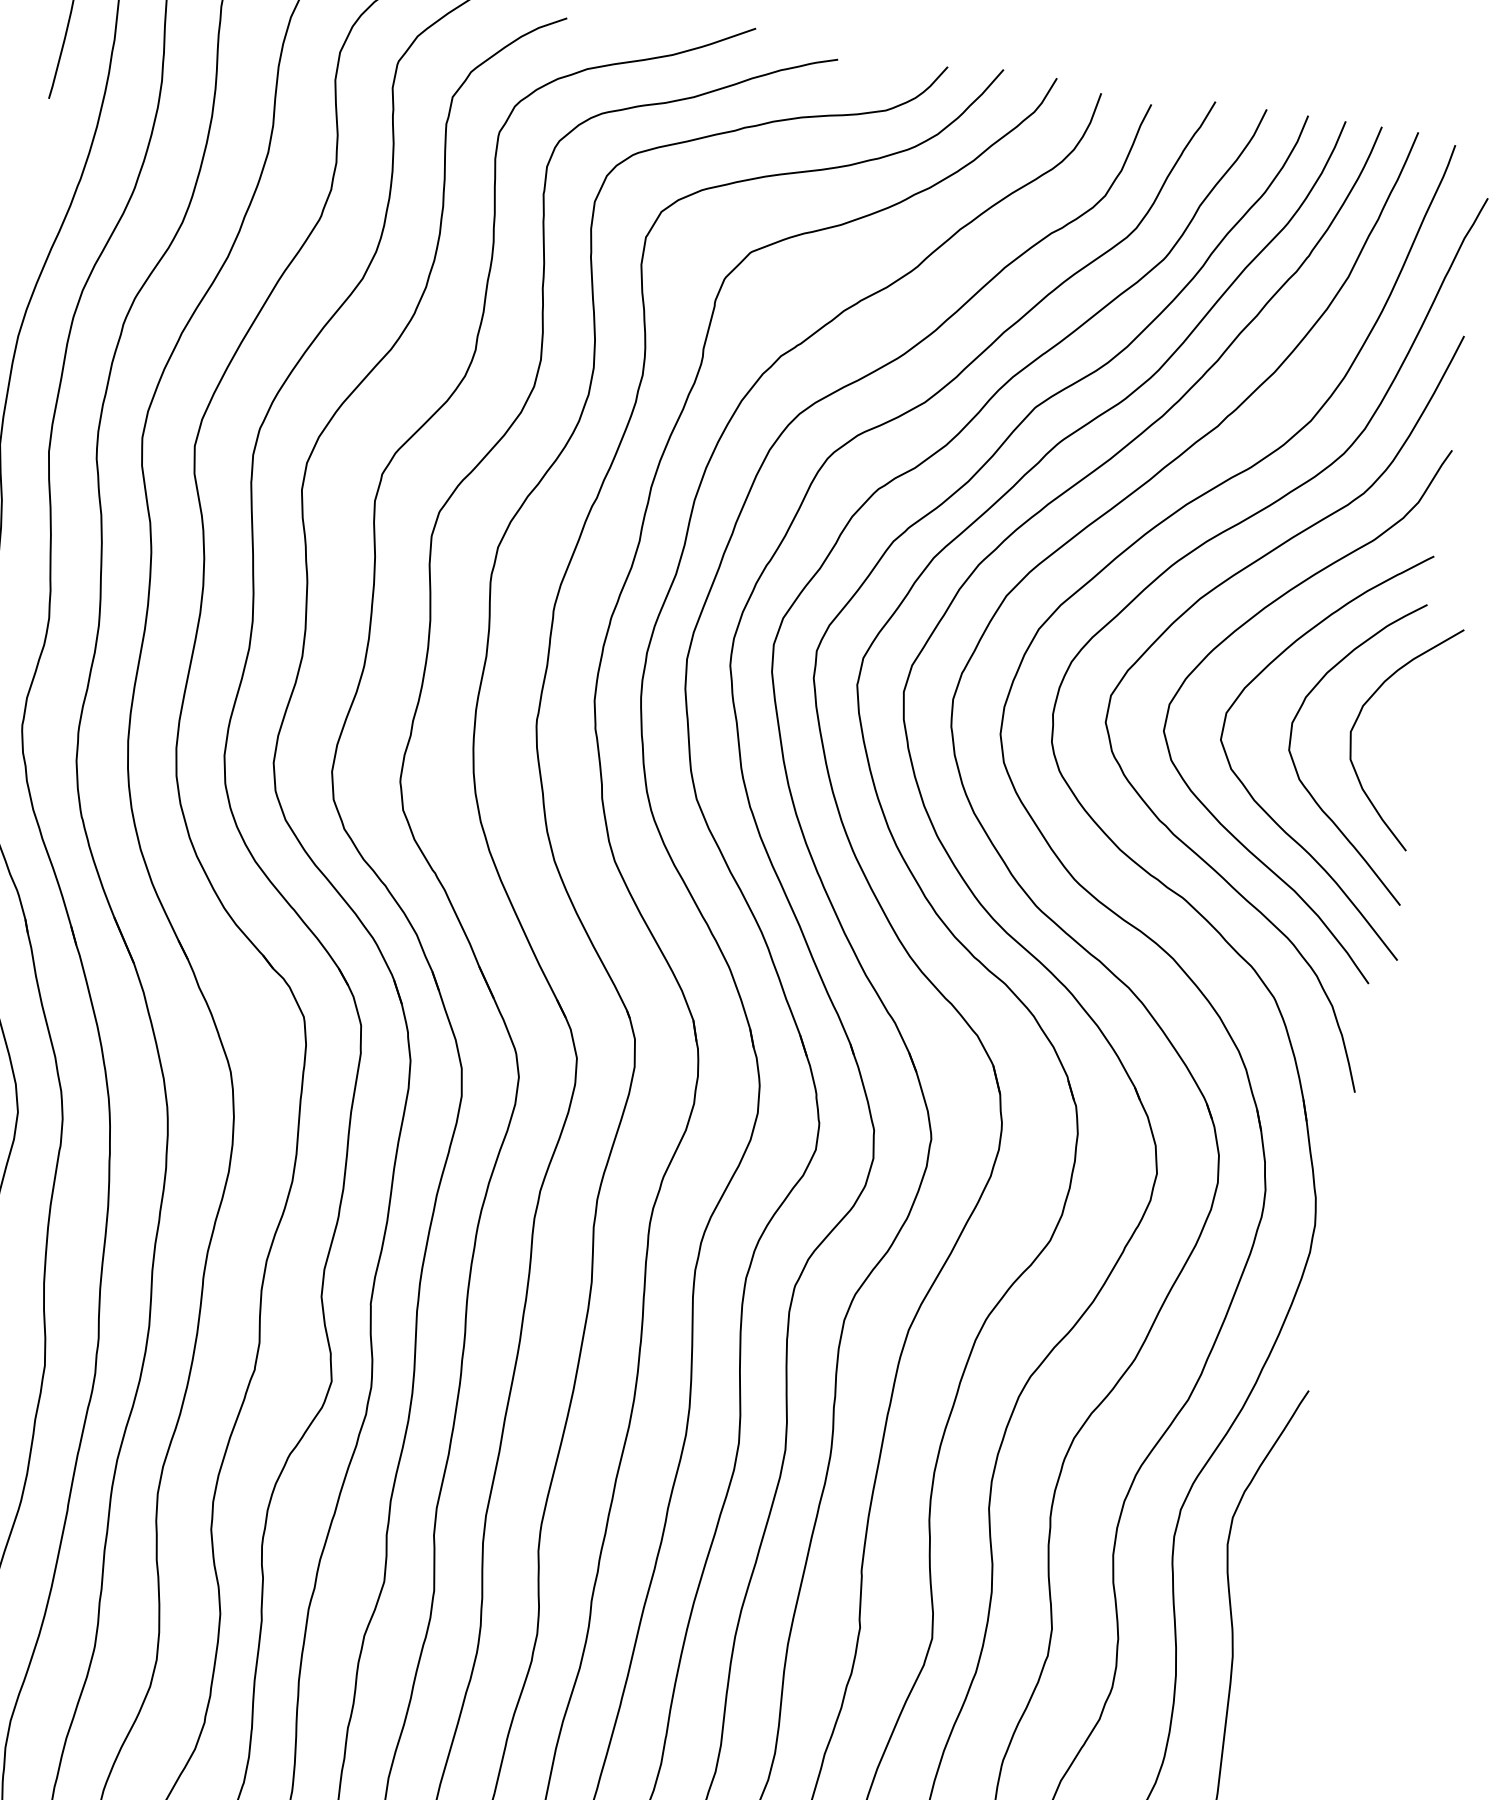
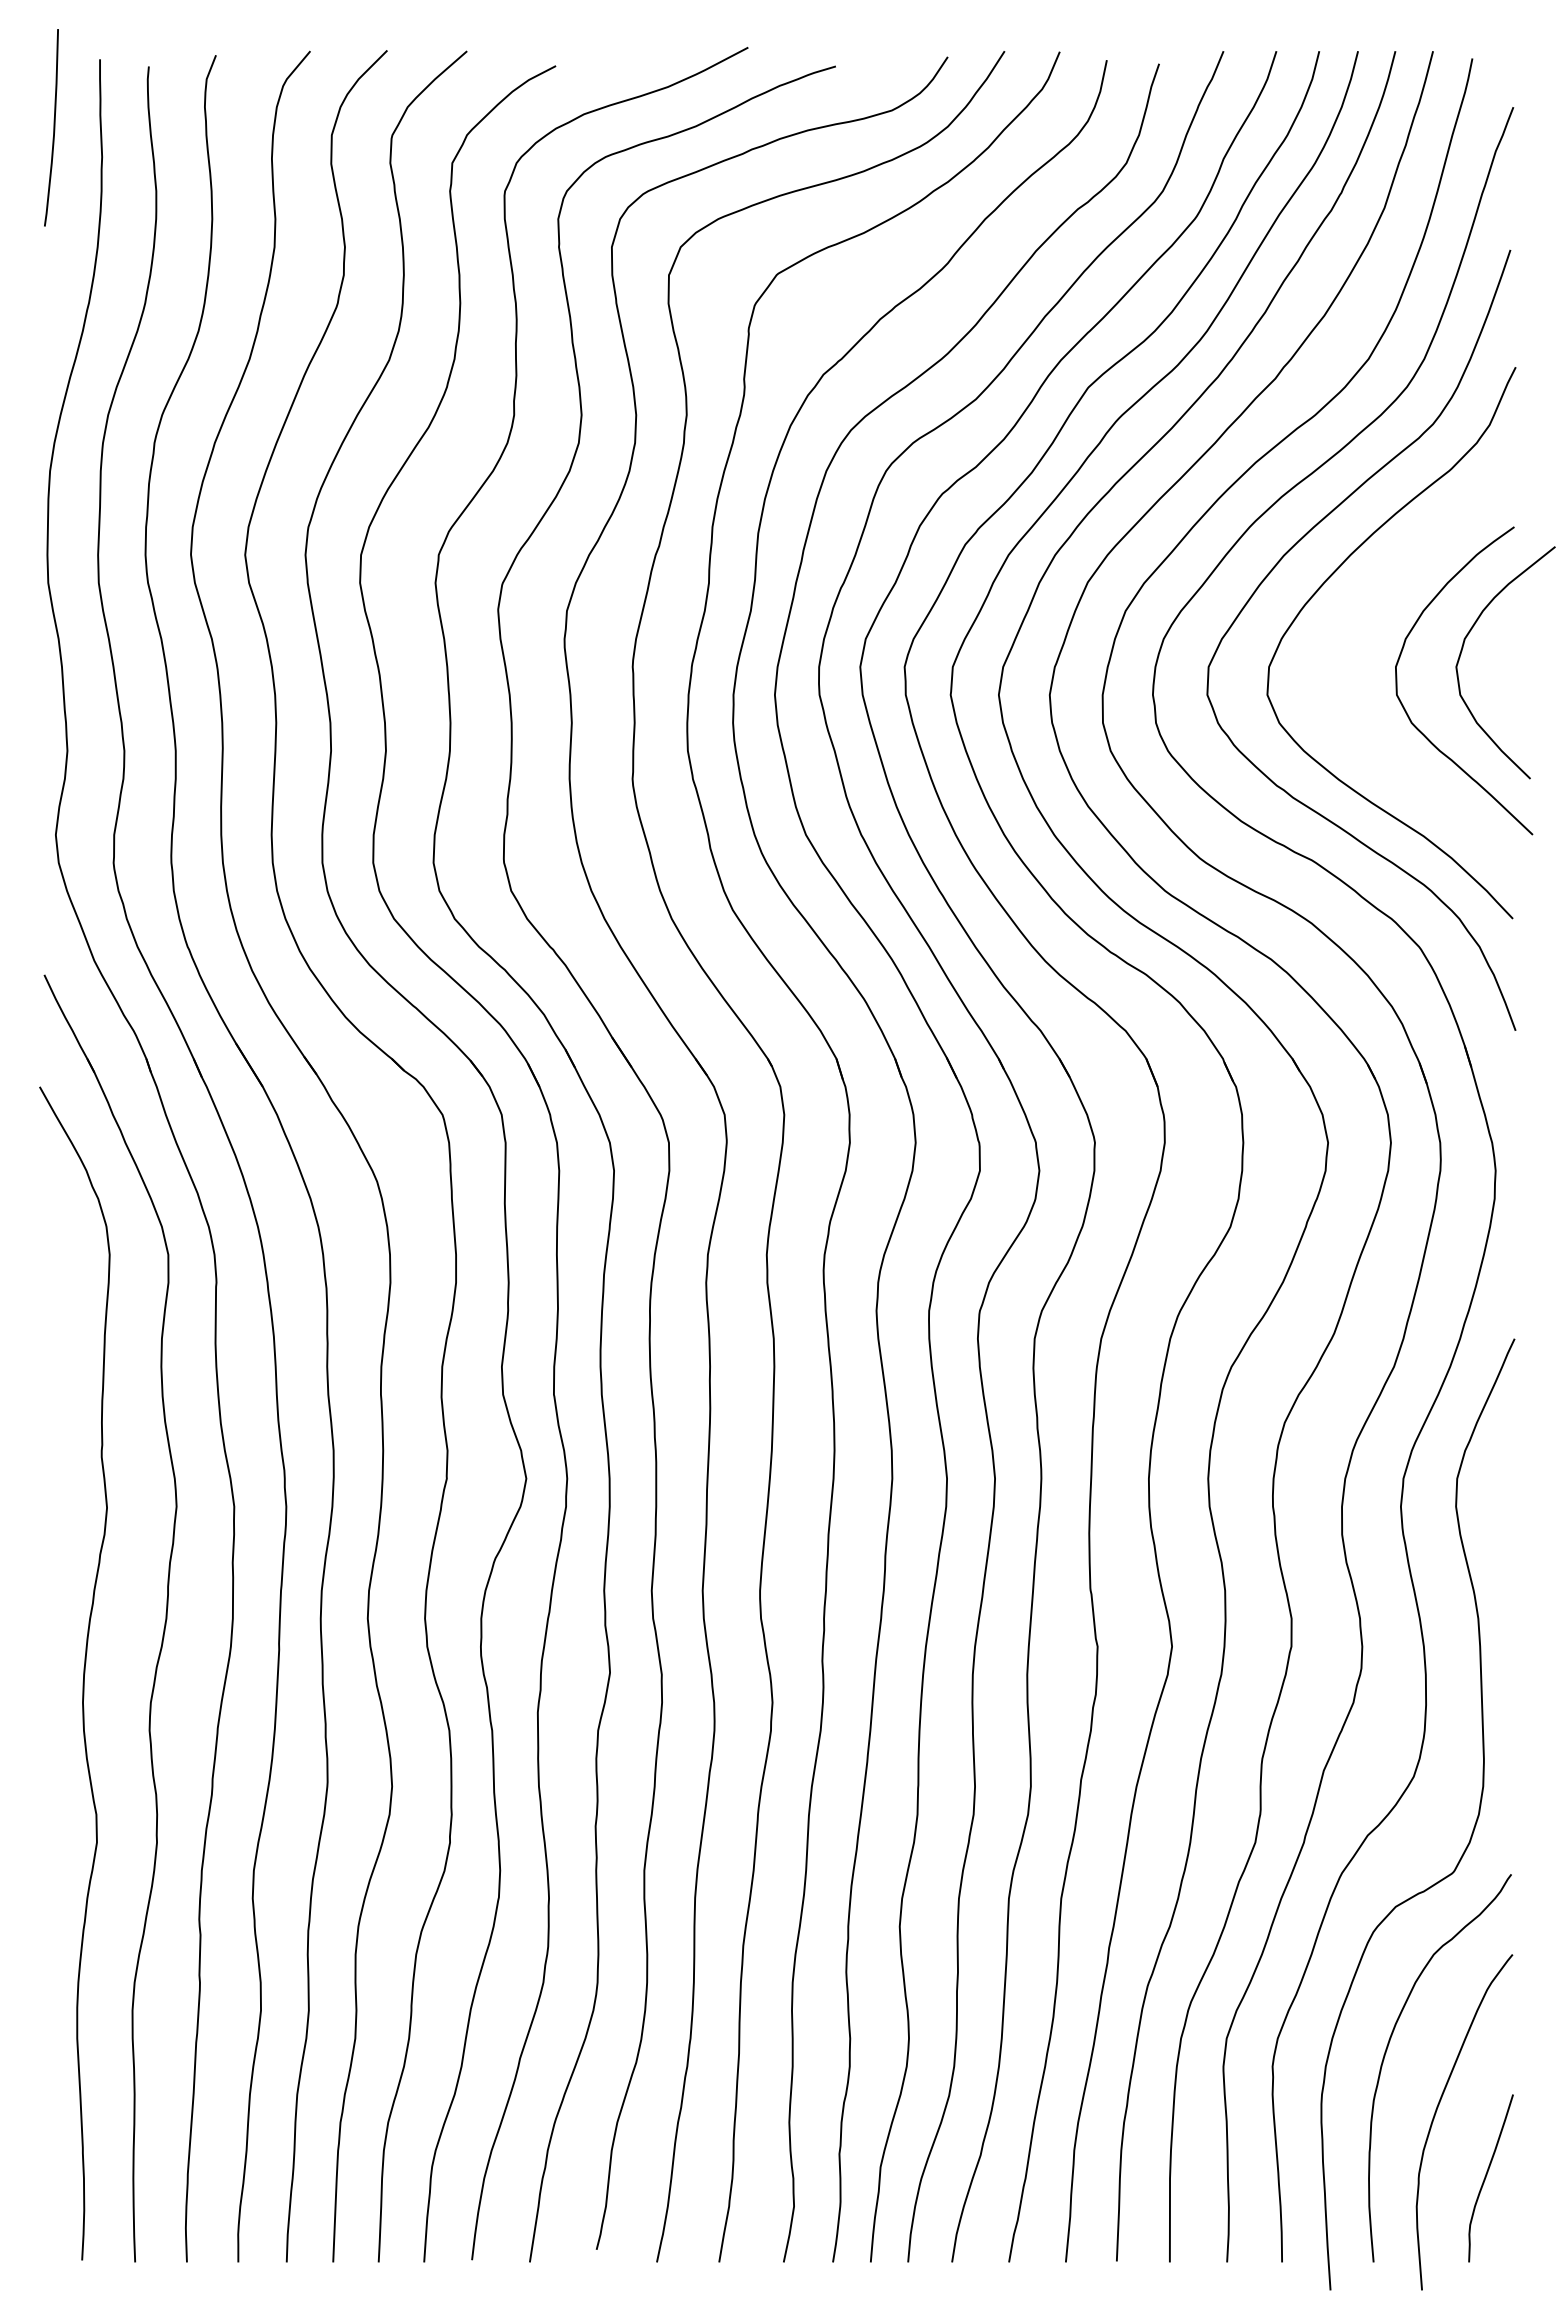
curve: (1258, 802) -> (1373, 752), removed

